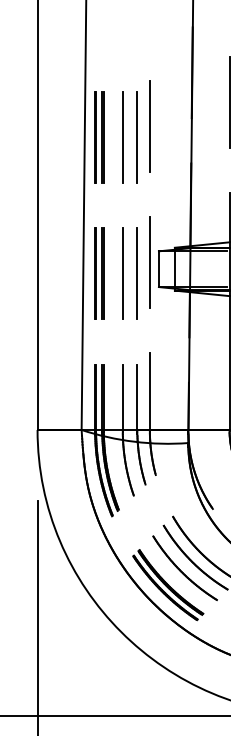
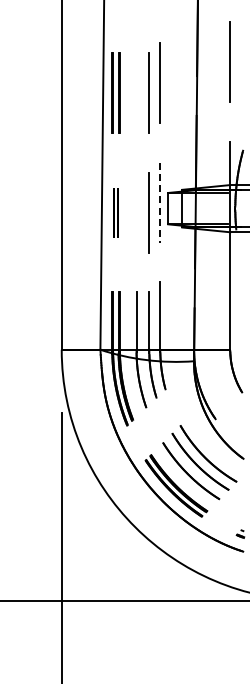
line: (122, 137) -> (136, 93), removed
line: (150, 262) -> (160, 202), solid -> dashed
part: (98, 273) -> (115, 212), size x0.6
line: (122, 273) -> (136, 212), removed

